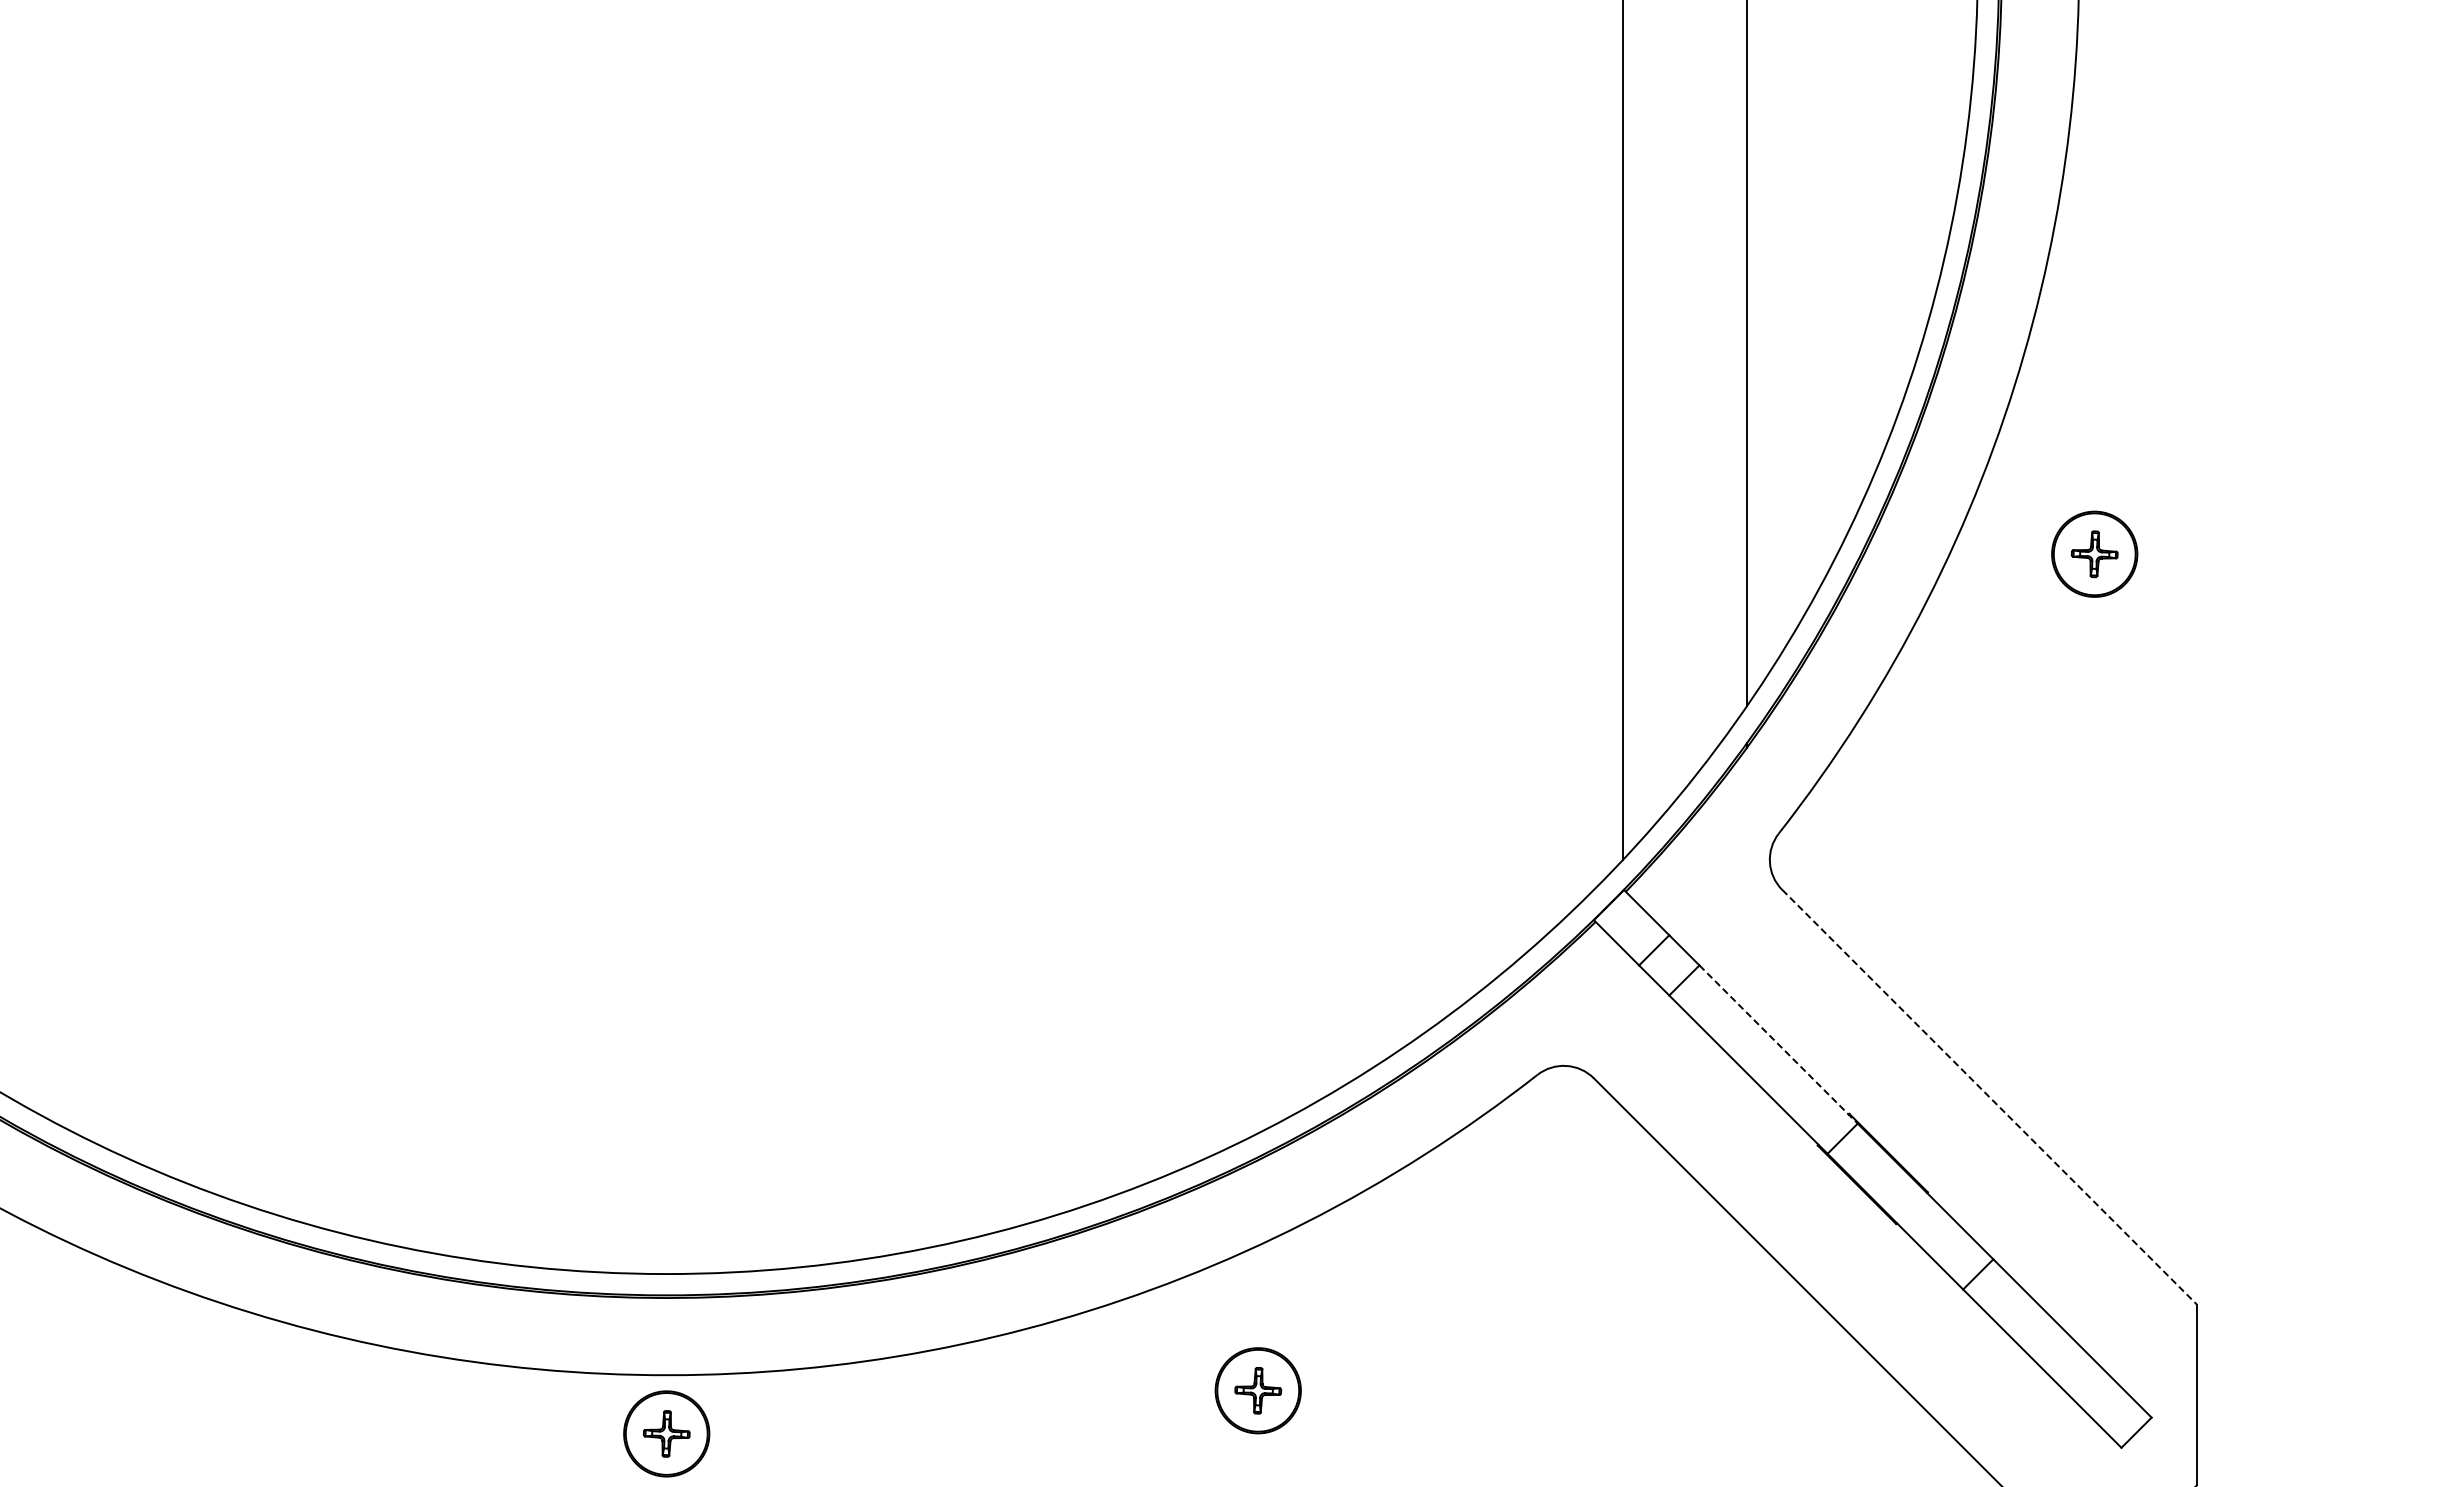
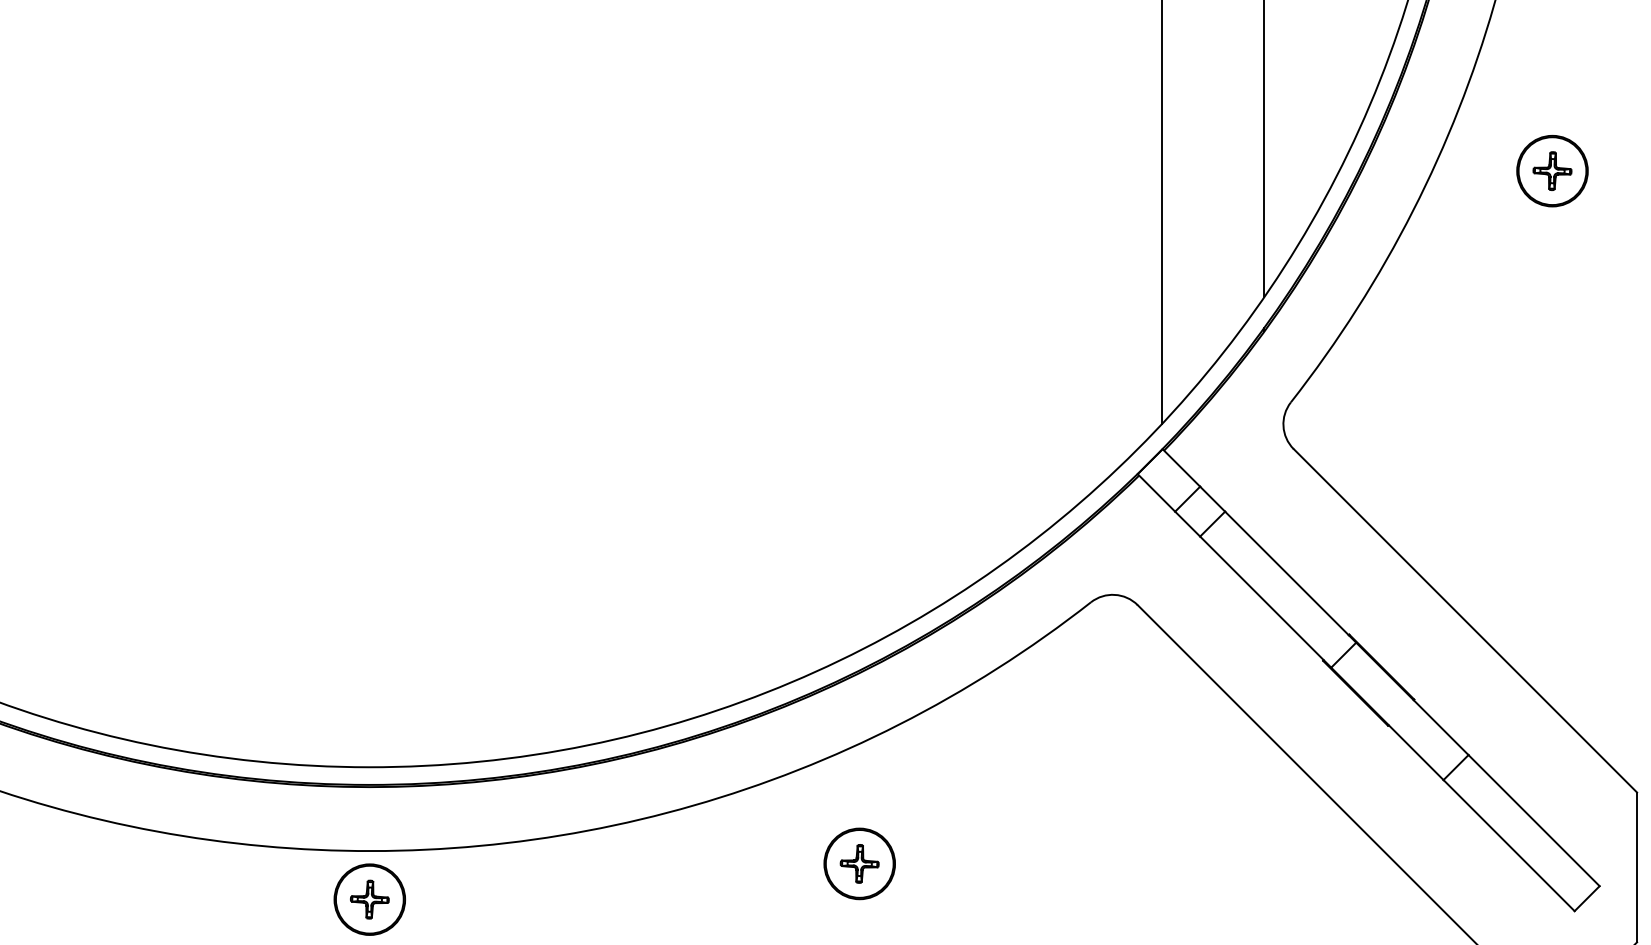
line: (1778, 1044) -> (1290, 577), dashed -> solid
line: (1989, 1097) -> (1465, 621), dashed -> solid

